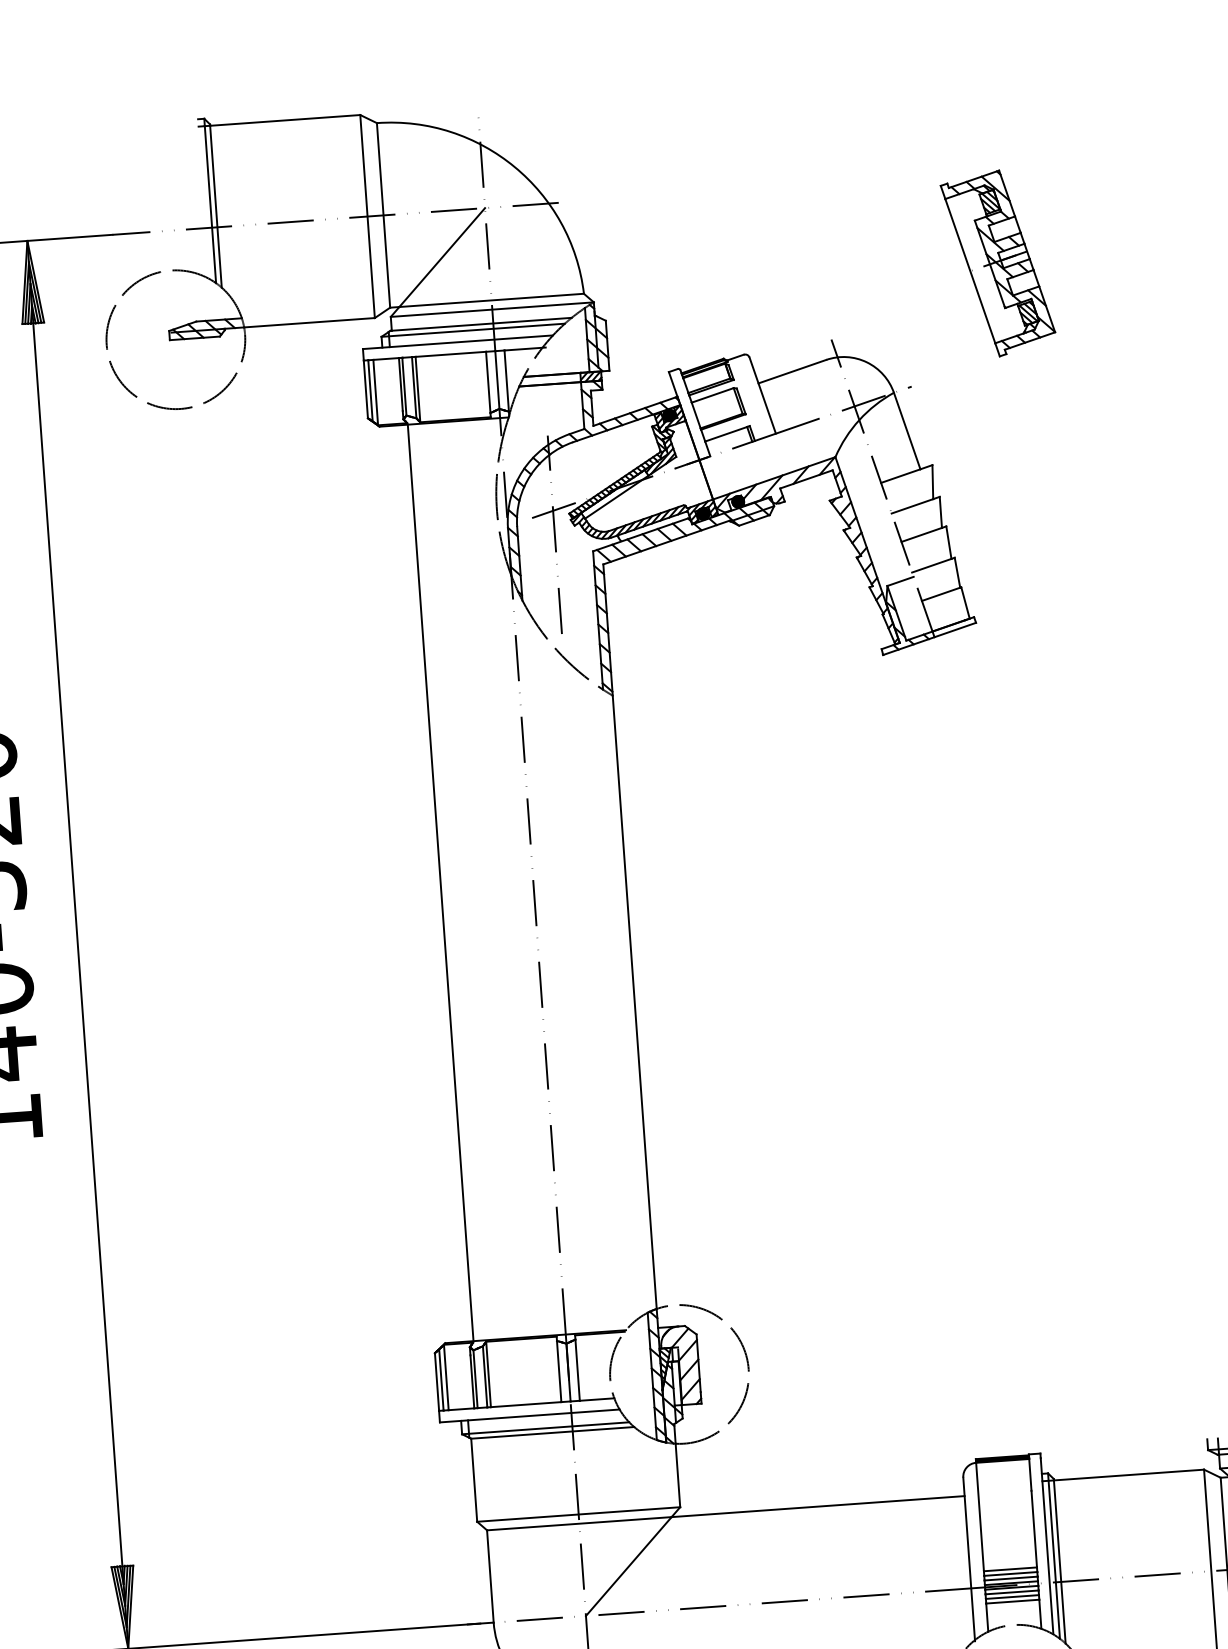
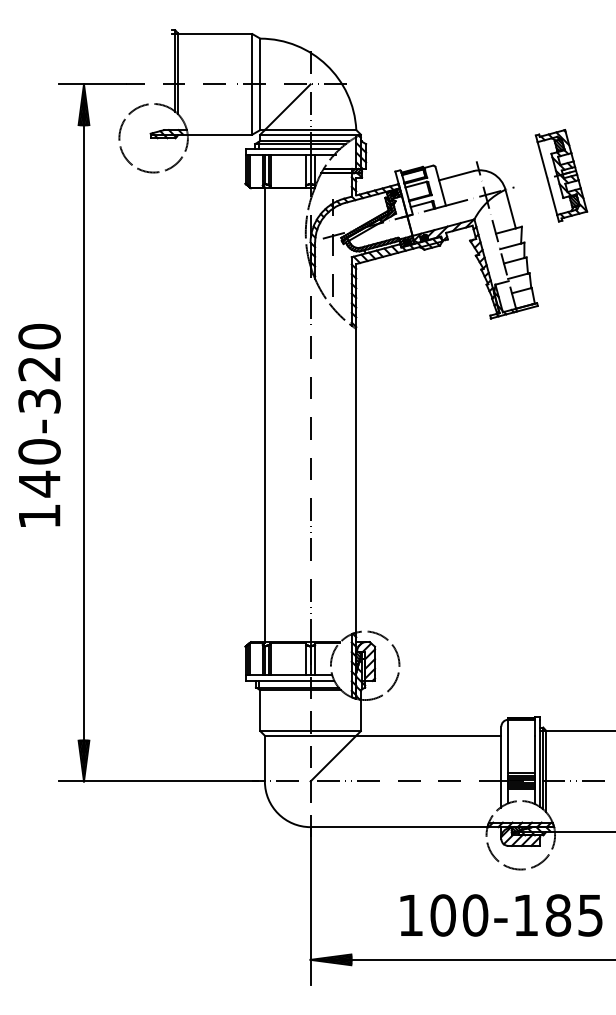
part: (998, 262) -> (561, 175), moved

